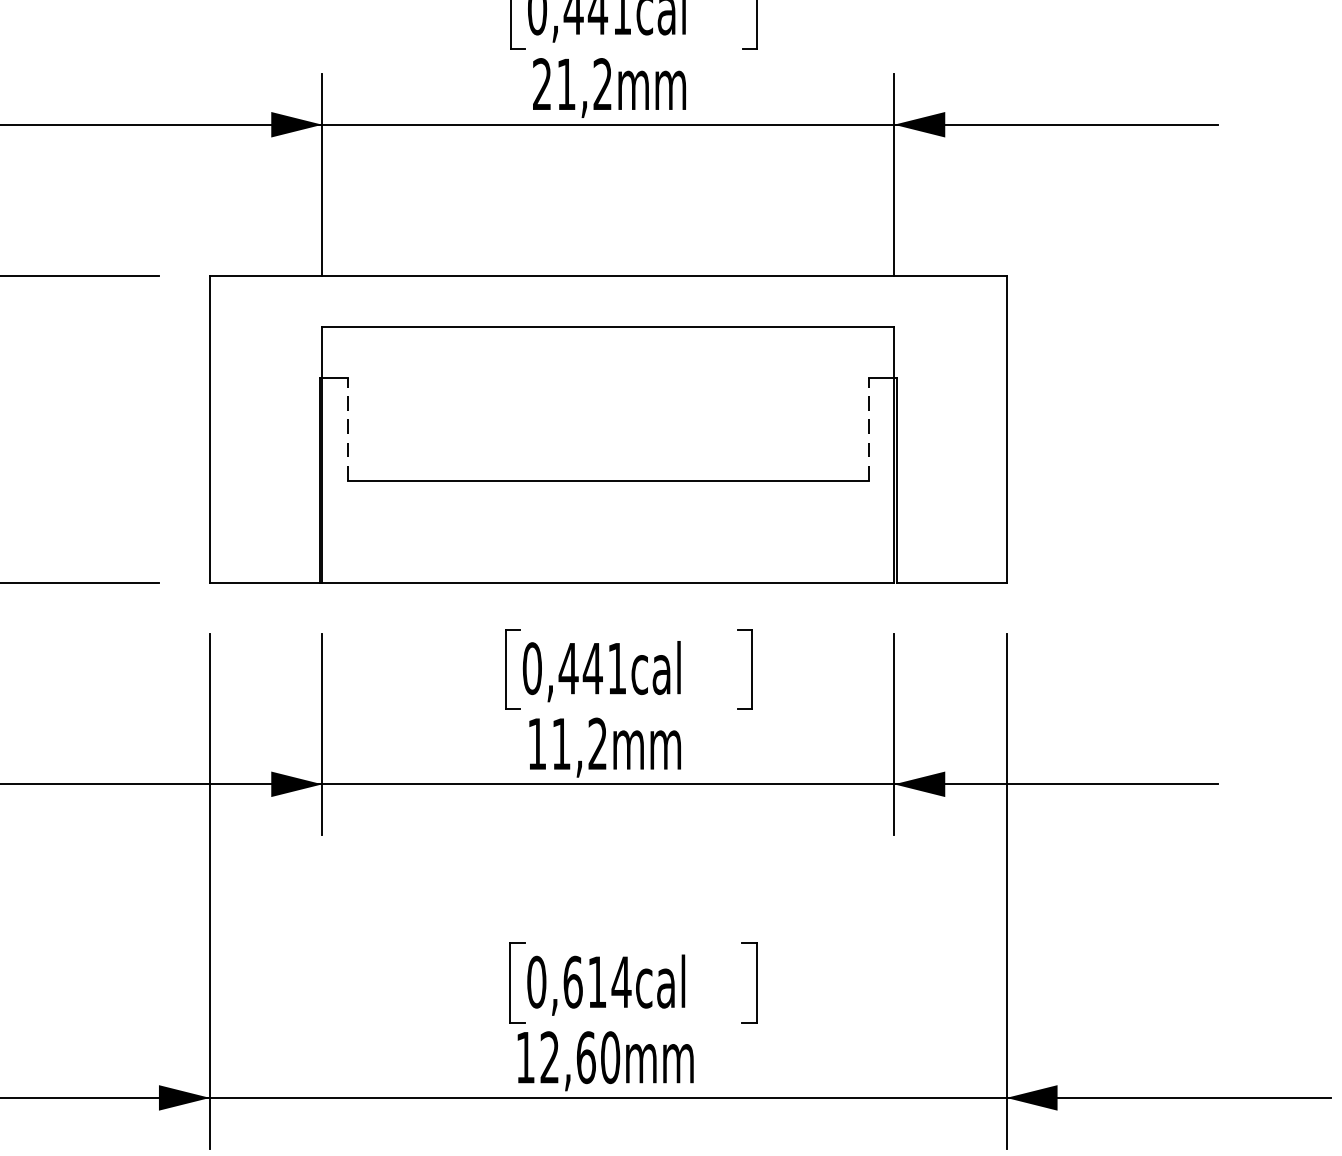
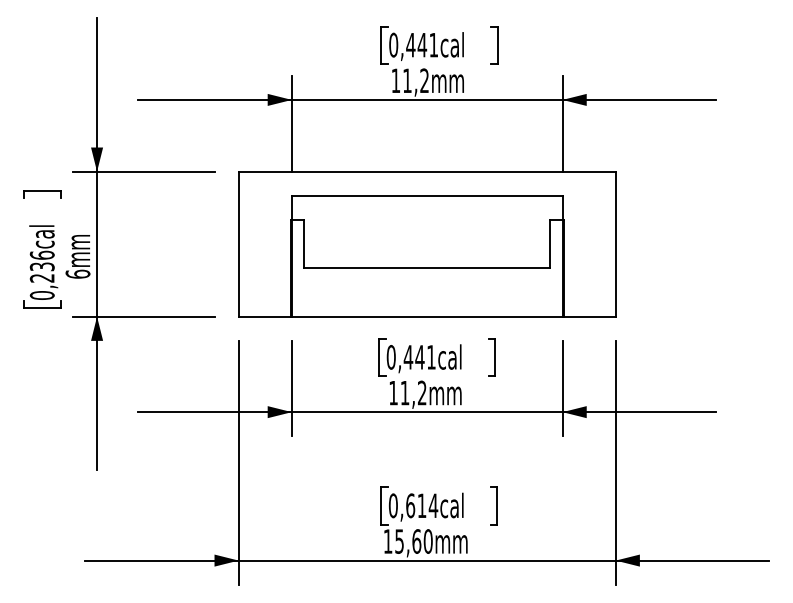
text: (541, 83) -> (395, 80), 21,2mm -> 11,2mm
line: (346, 428) -> (303, 243), dashed -> solid
line: (868, 428) -> (550, 243), dashed -> solid
text: (549, 1057) -> (399, 541), 12,60mm -> 15,60mm

